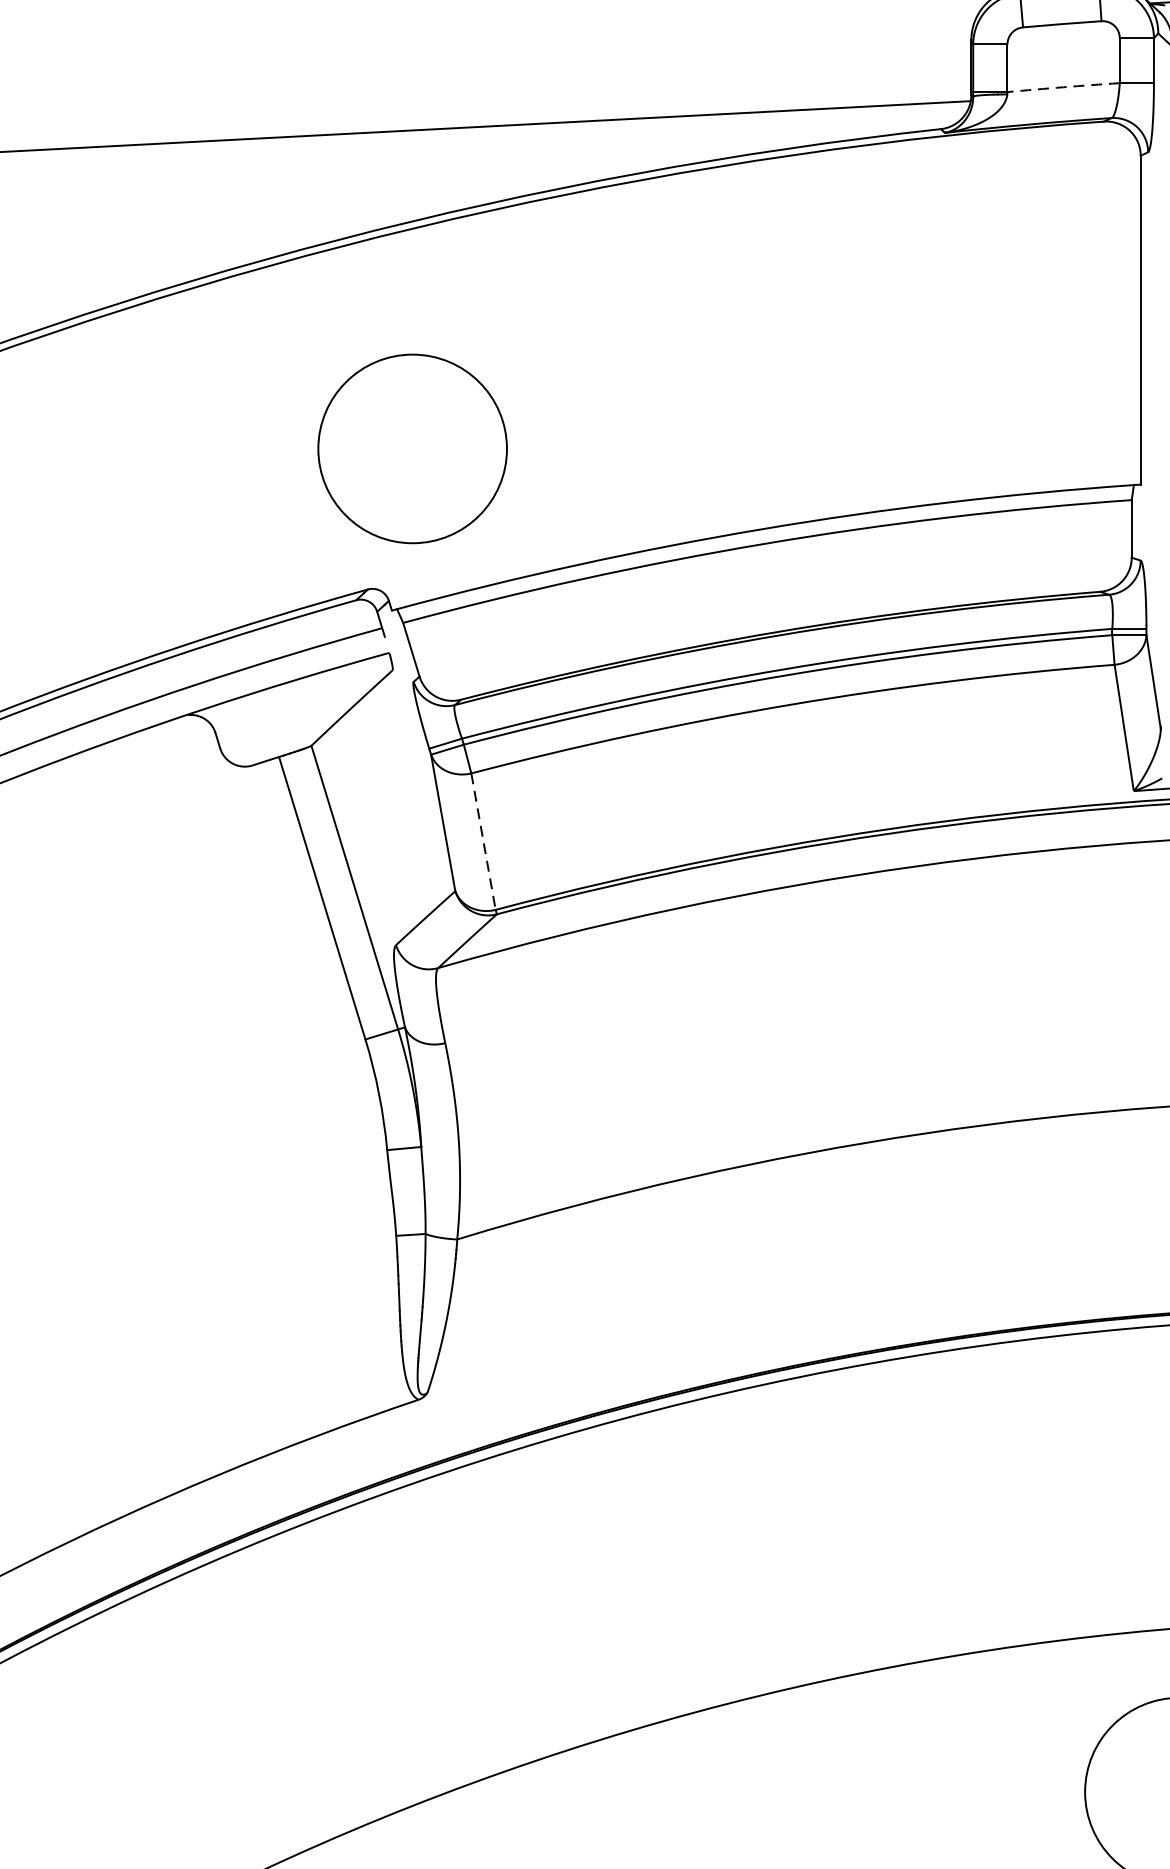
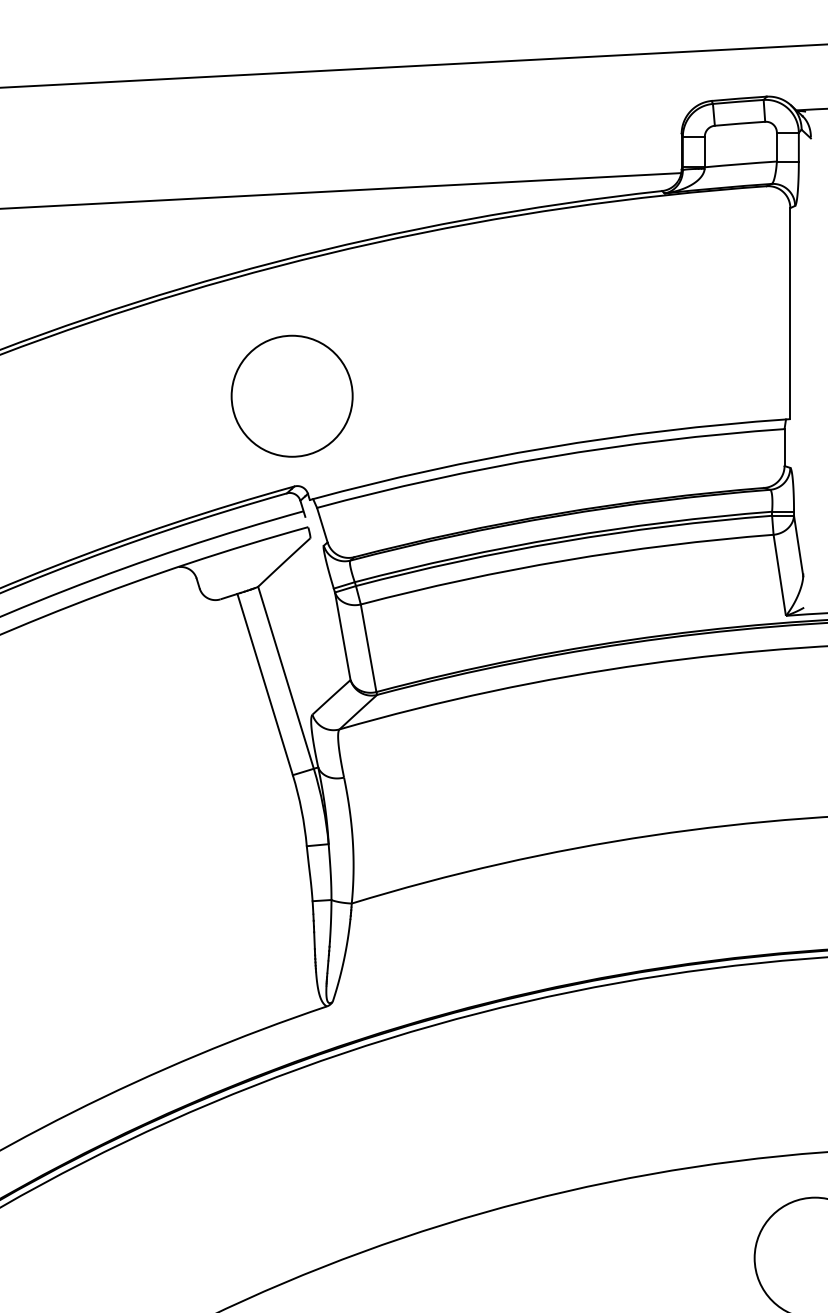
arc: (1063, 87) -> (740, 164), dashed -> solid
circle: (411, 447) -> (291, 395), moved
line: (483, 842) -> (368, 648), dashed -> solid

